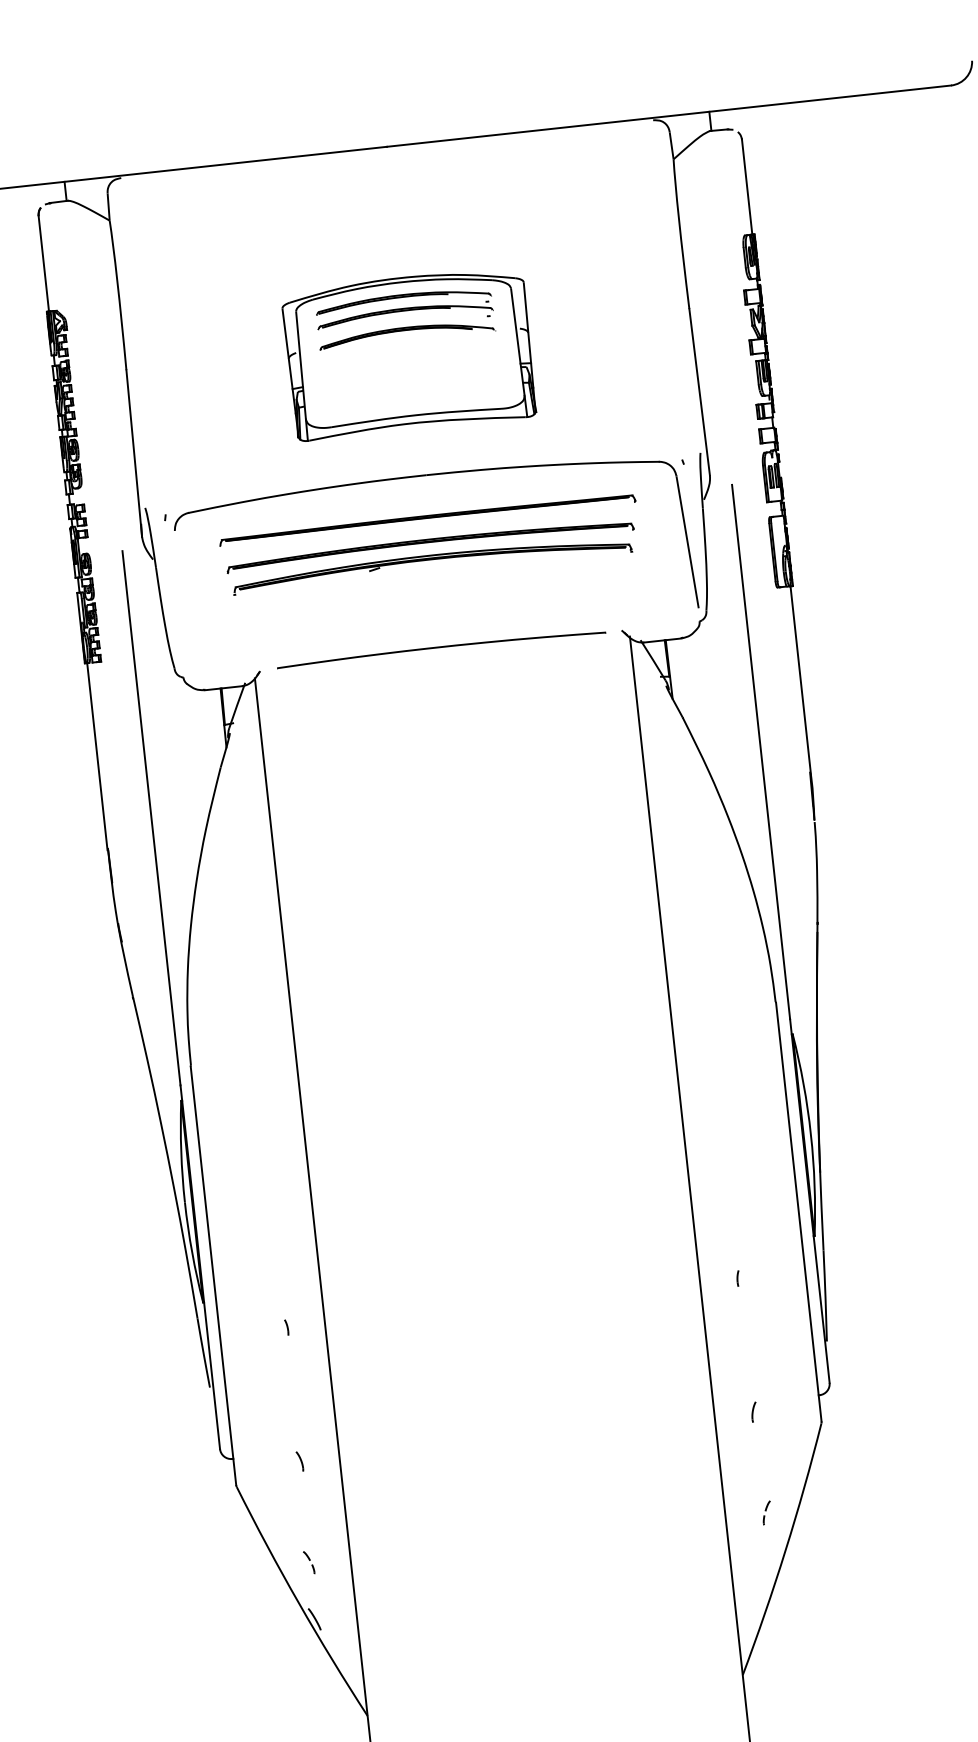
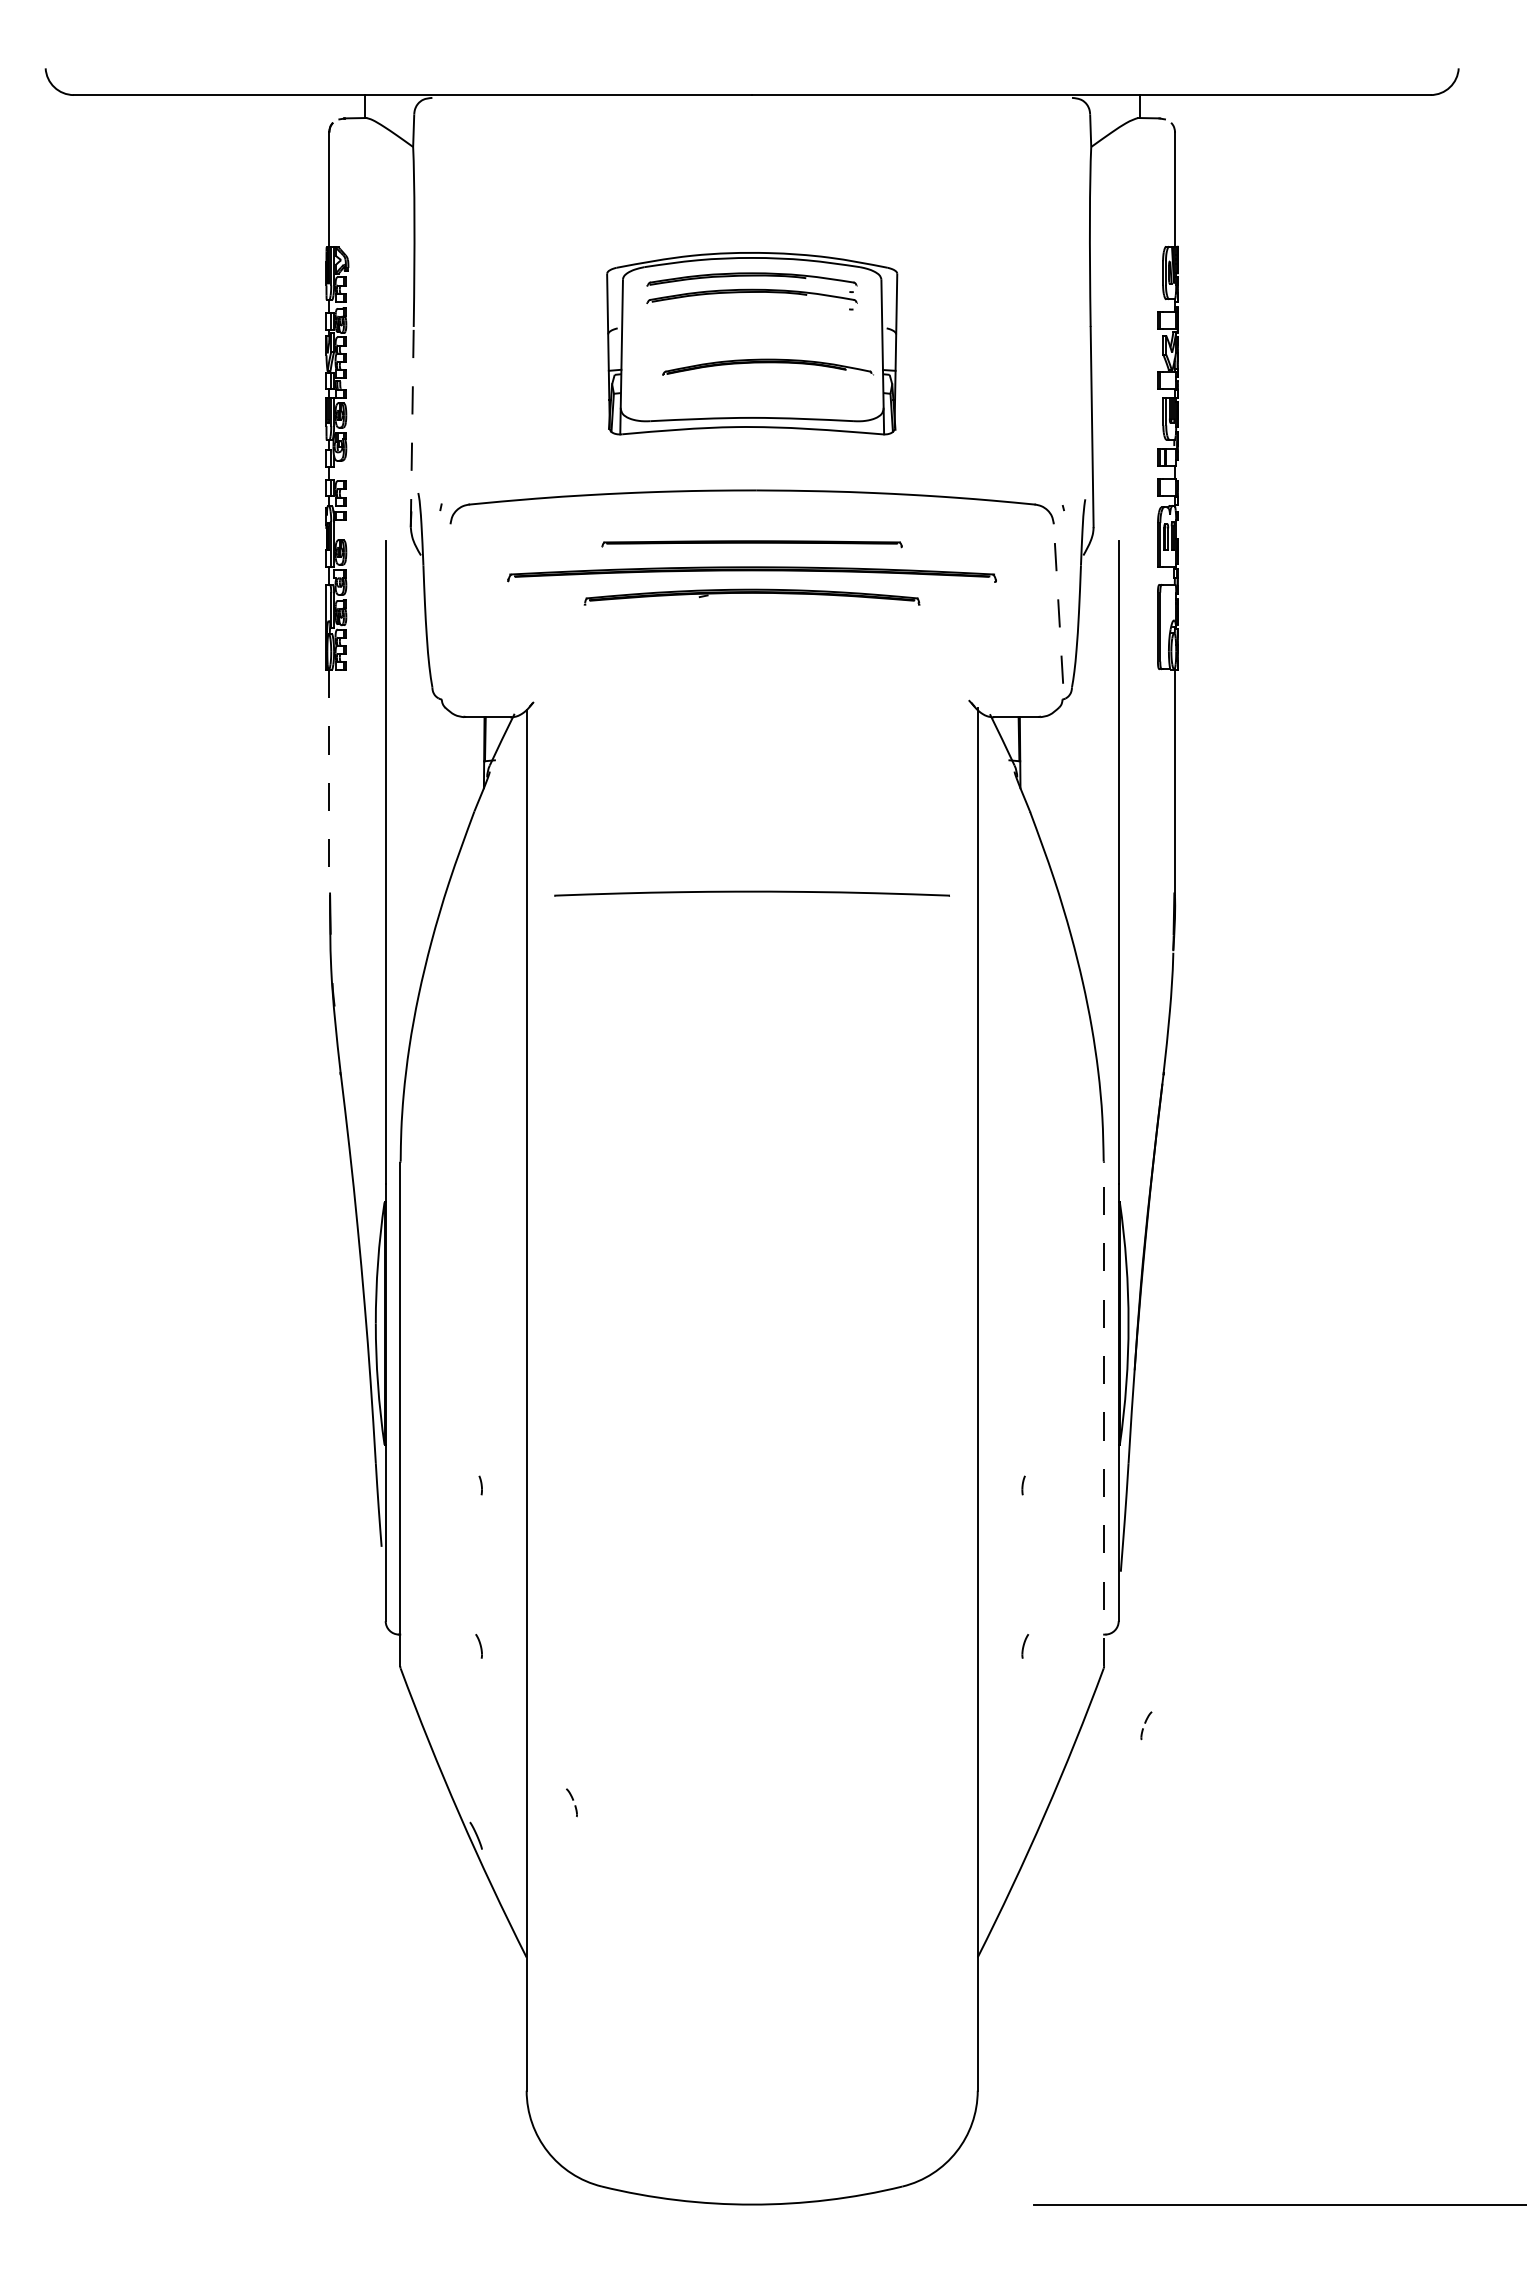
part: (406, 333) -> (767, 366), moved
line: (134, 453) -> (412, 426), solid -> dashed
part: (426, 520) -> (751, 544), size x0.6
line: (687, 541) -> (1058, 603), solid -> dashed
part: (431, 563) -> (751, 596), size x0.7
part: (440, 648) -> (751, 893), moved
line: (97, 757) -> (329, 783), solid -> dashed
line: (799, 1212) -> (1104, 1414), solid -> dashed
part: (766, 1512) -> (1146, 1725), moved
part: (308, 1562) -> (571, 1802), moved

